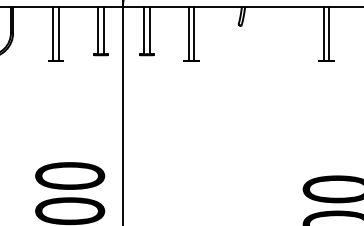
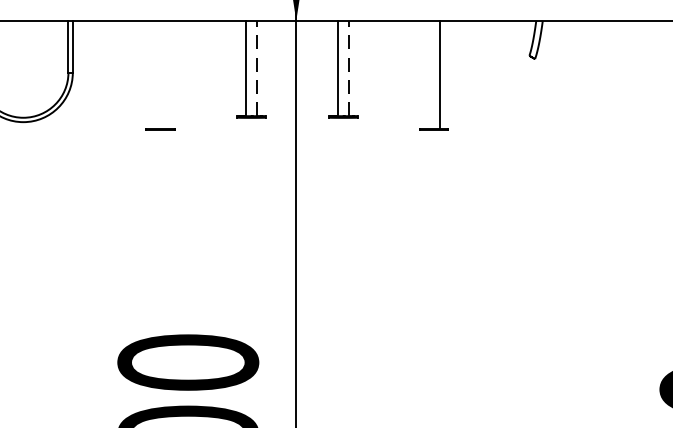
line: (104, 30) -> (257, 67), solid -> dashed
line: (149, 30) -> (349, 67), solid -> dashed
line: (53, 33) -> (154, 73), removed
line: (59, 33) -> (166, 73), removed
line: (188, 33) -> (428, 73), removed

